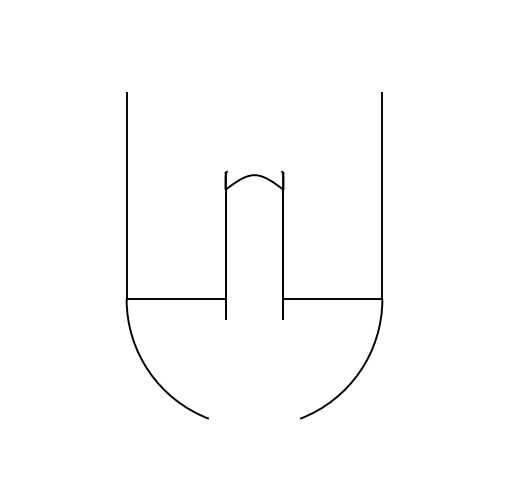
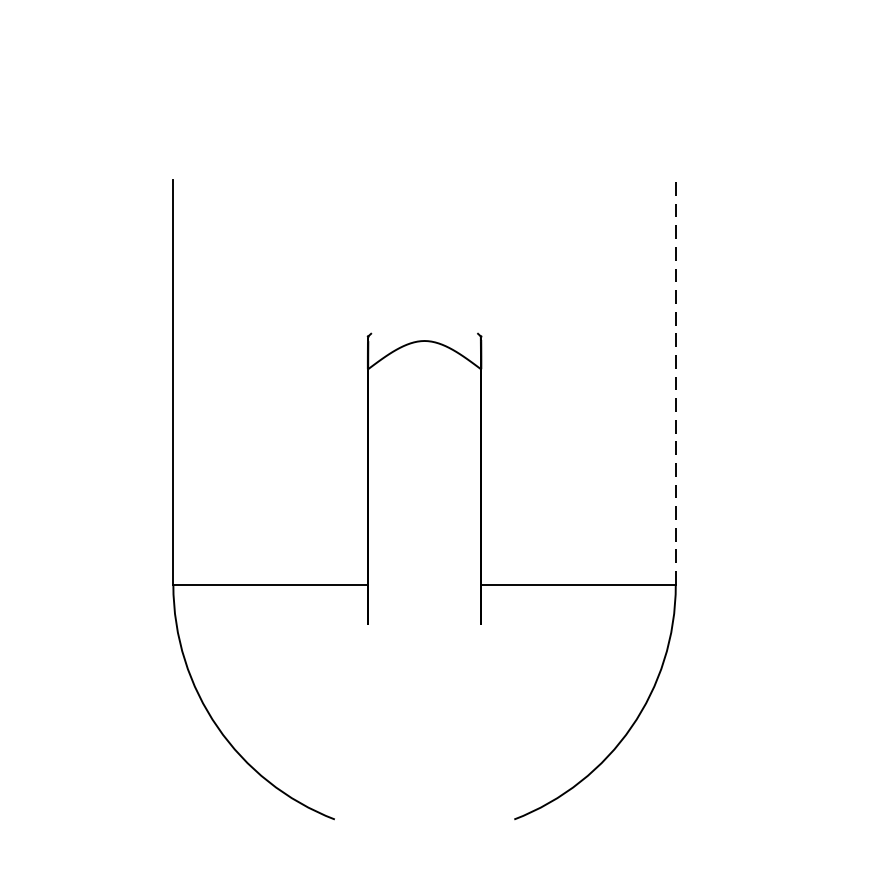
line: (382, 195) -> (676, 380), solid -> dashed

